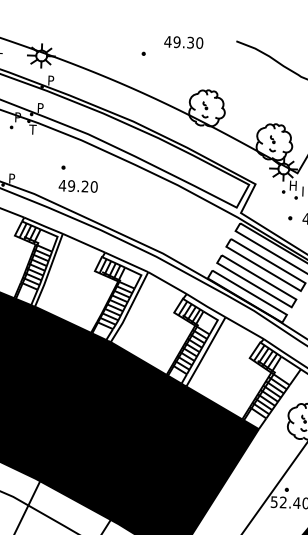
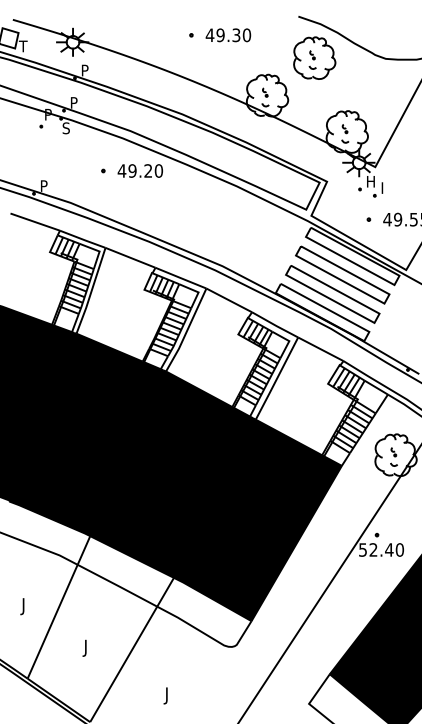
text: (183, 42) -> (228, 35), moved
part: (248, 77) -> (314, 57), added
text: (32, 129) -> (65, 128), T -> S
text: (77, 185) -> (139, 170), moved

